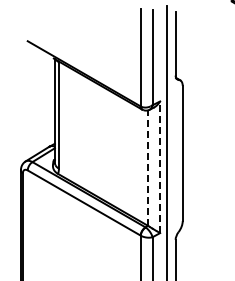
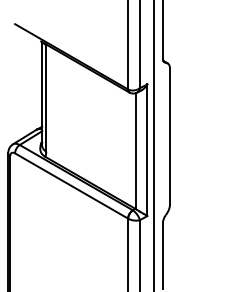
line: (160, 167) -> (147, 150), dashed -> solid
line: (148, 168) -> (135, 151), dashed -> solid

